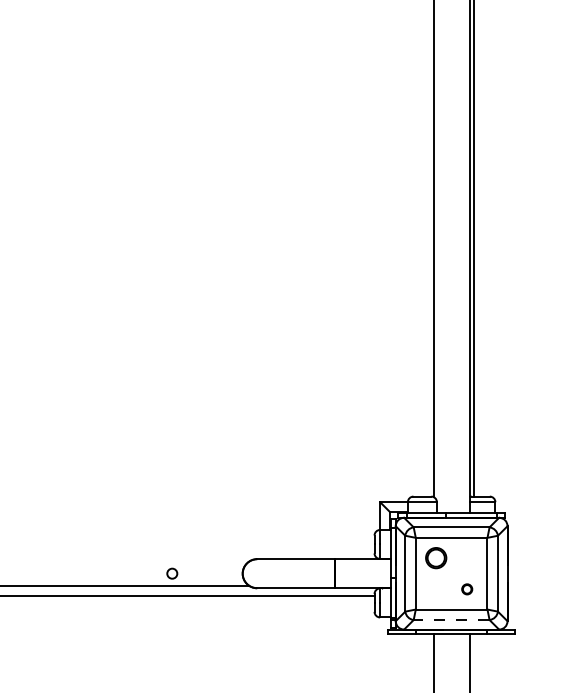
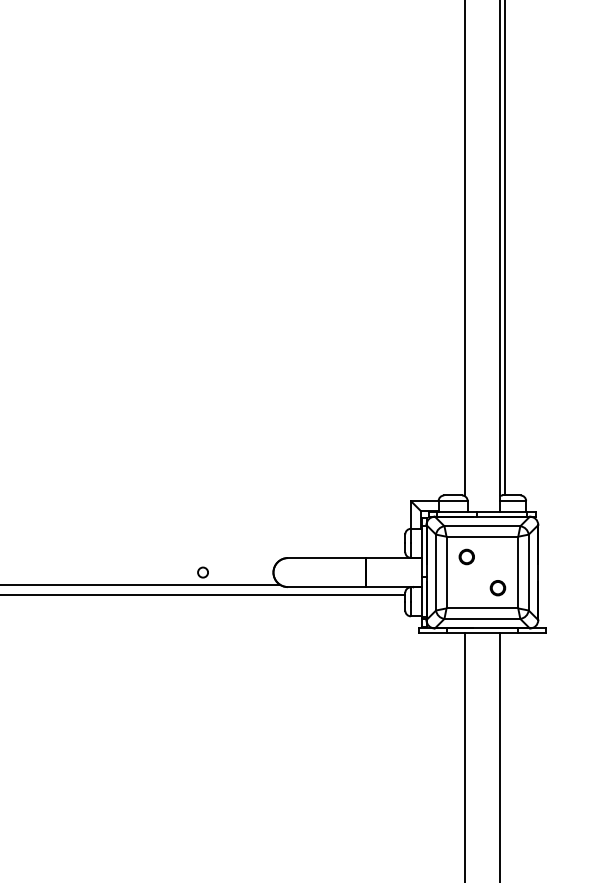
part: (435, 557) -> (466, 556), size x0.71
part: (466, 589) -> (497, 588), size x1.43
line: (451, 619) -> (482, 618), dashed -> solid

